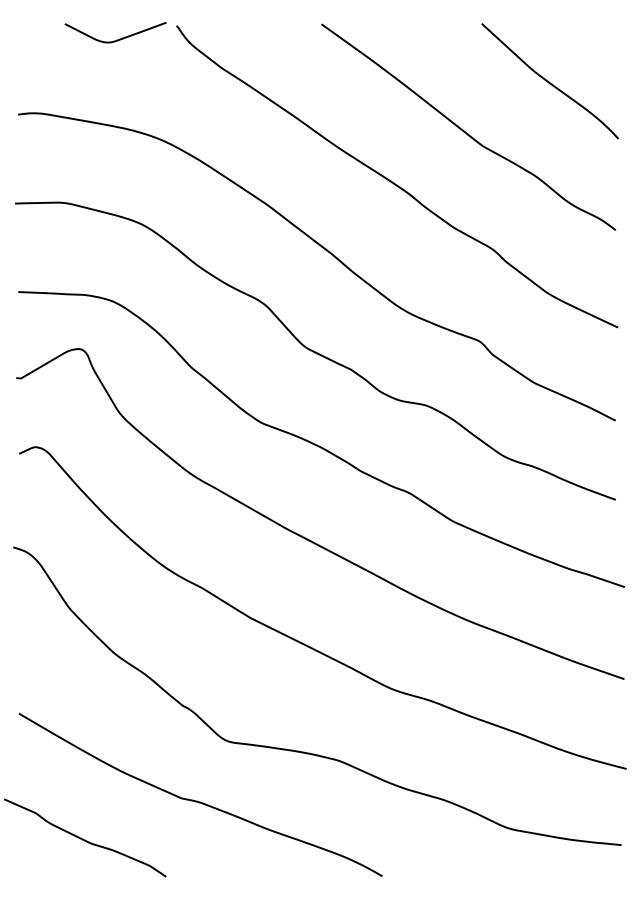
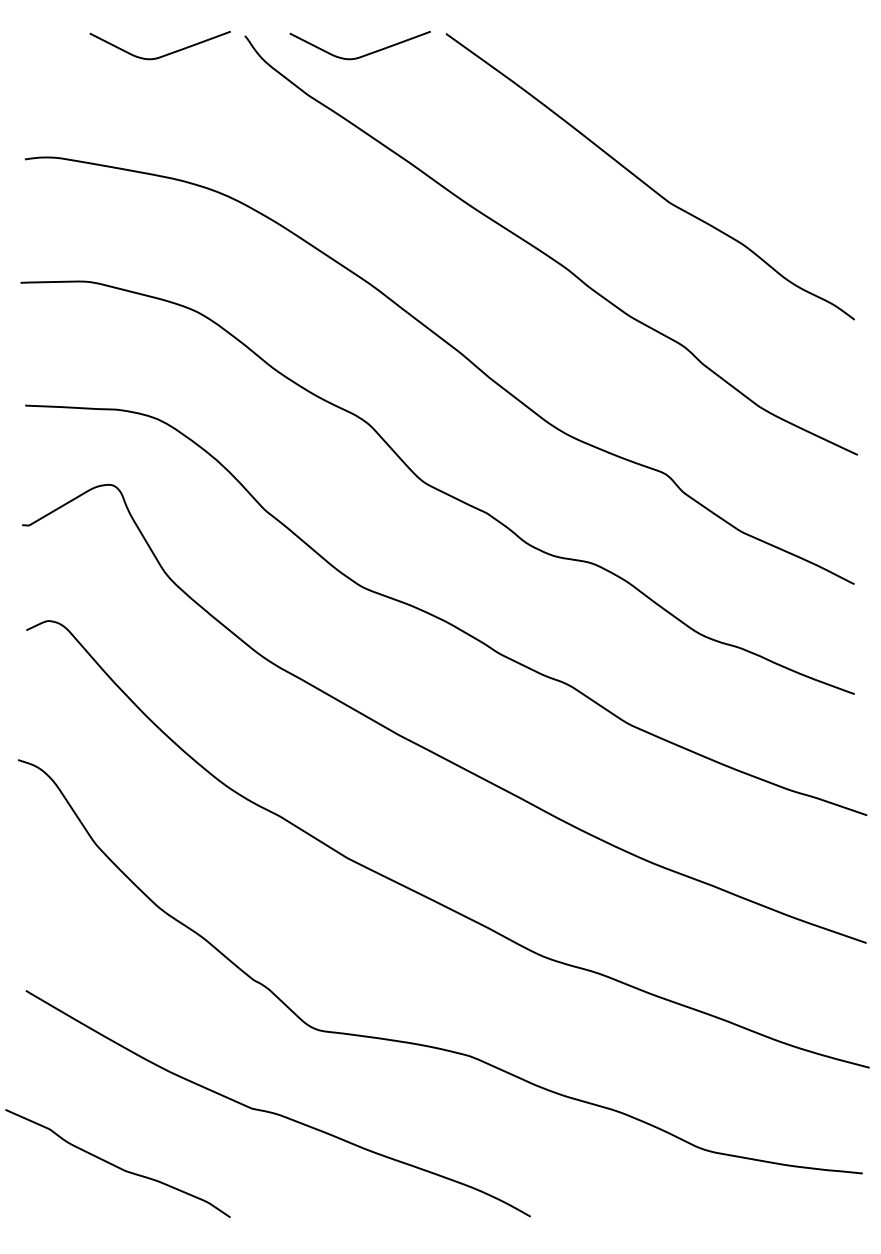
curve: (260, 39) -> (361, 55), added
curve: (550, 82) -> (763, 114), removed

